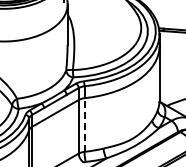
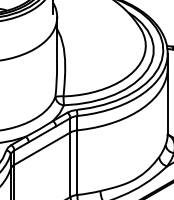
line: (84, 125) -> (77, 163), dashed -> solid

